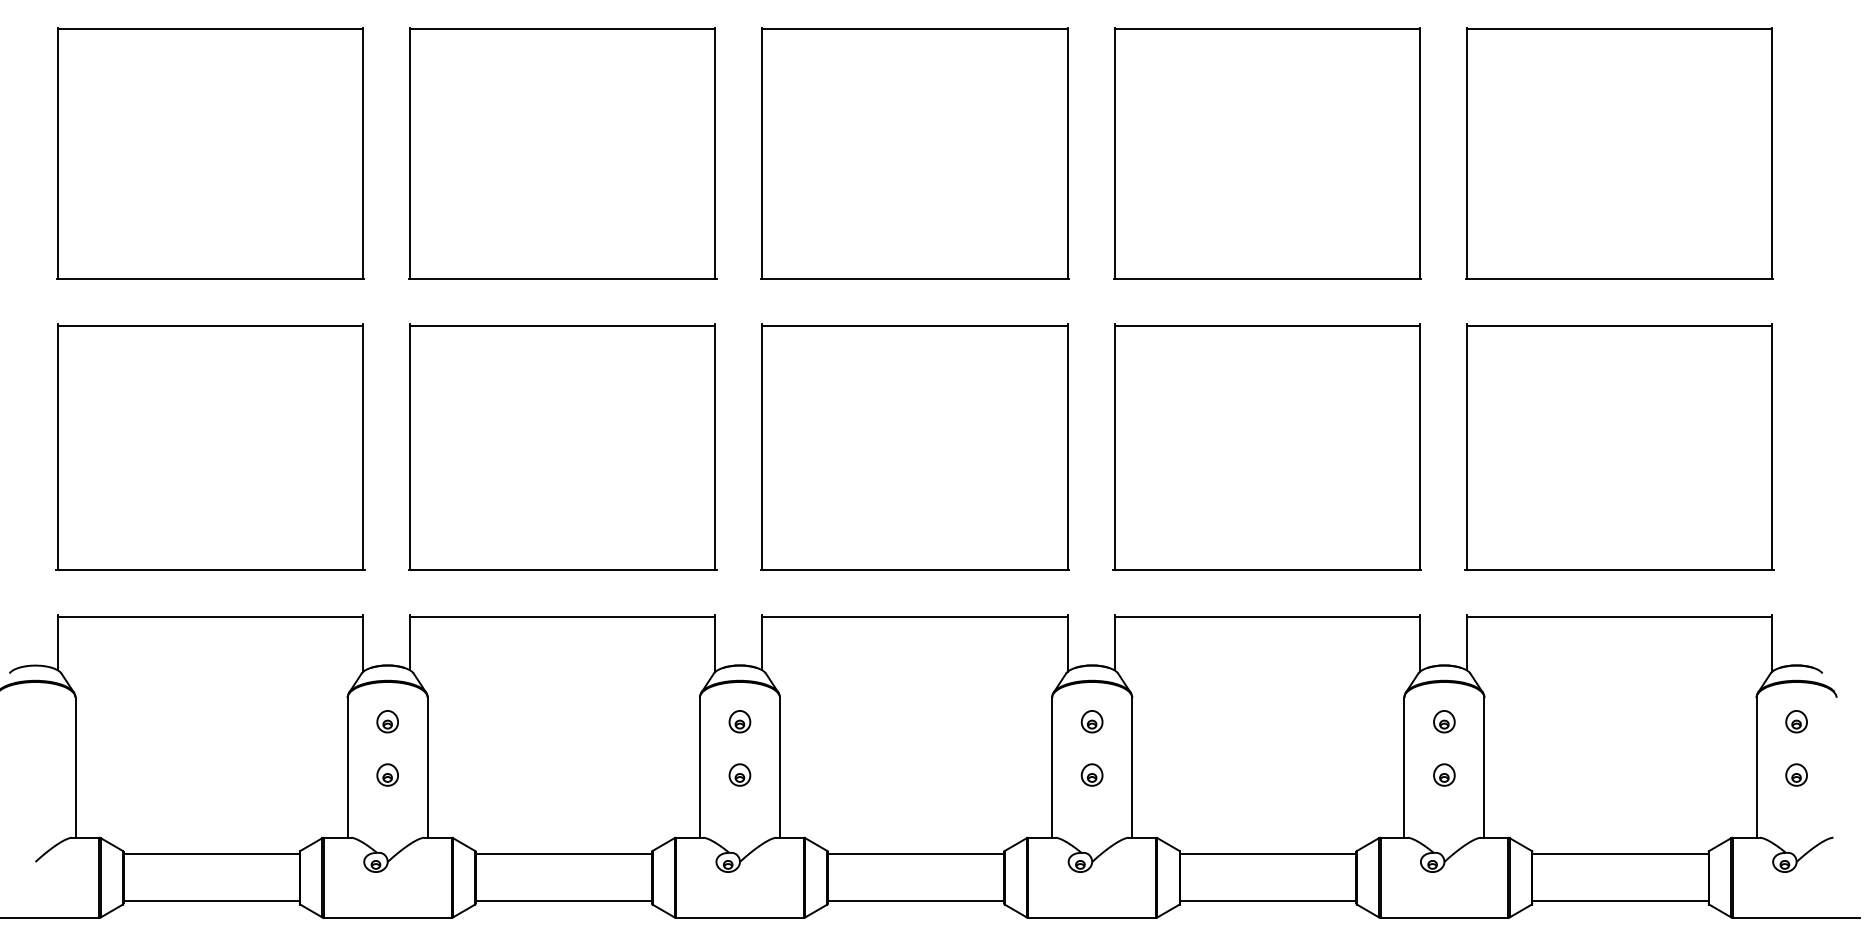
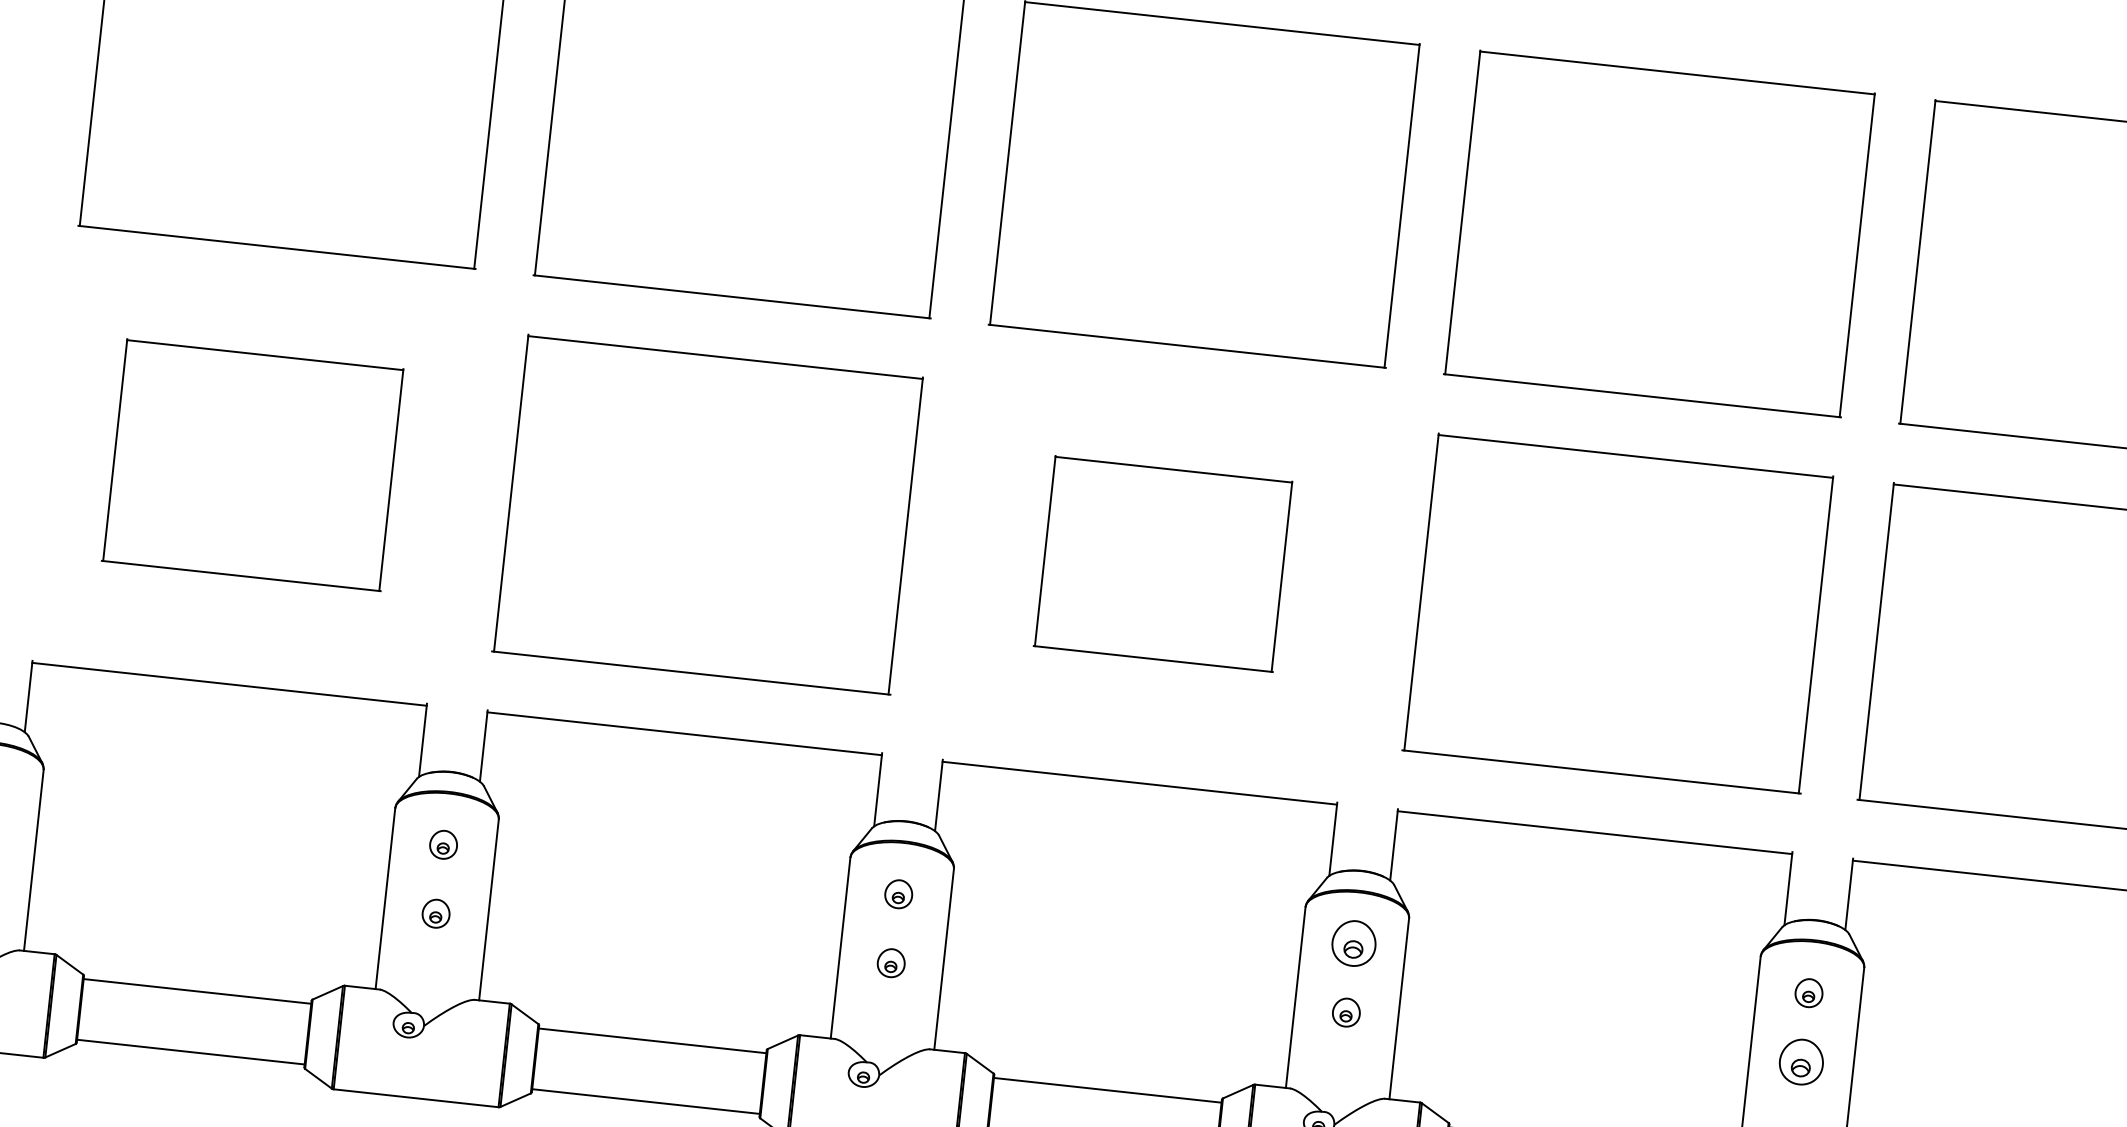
part: (210, 446) -> (253, 464), size x0.7
part: (914, 446) -> (1162, 563), size x0.6
part: (1091, 721) -> (1353, 943), size x1.6
part: (1444, 774) -> (1801, 1061), size x1.6

